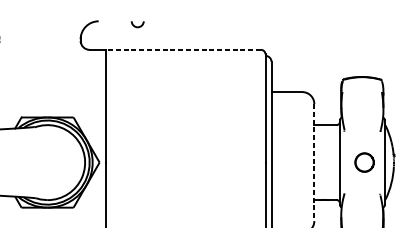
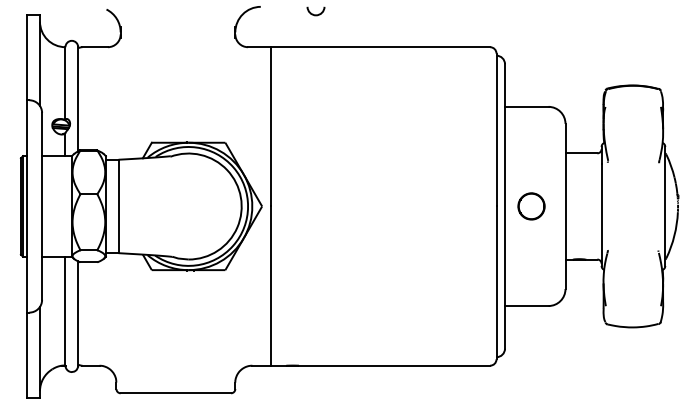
line: (183, 50) -> (380, 47), dashed -> solid
line: (314, 162) -> (565, 206), dashed -> solid
part: (364, 162) -> (531, 206), moved

